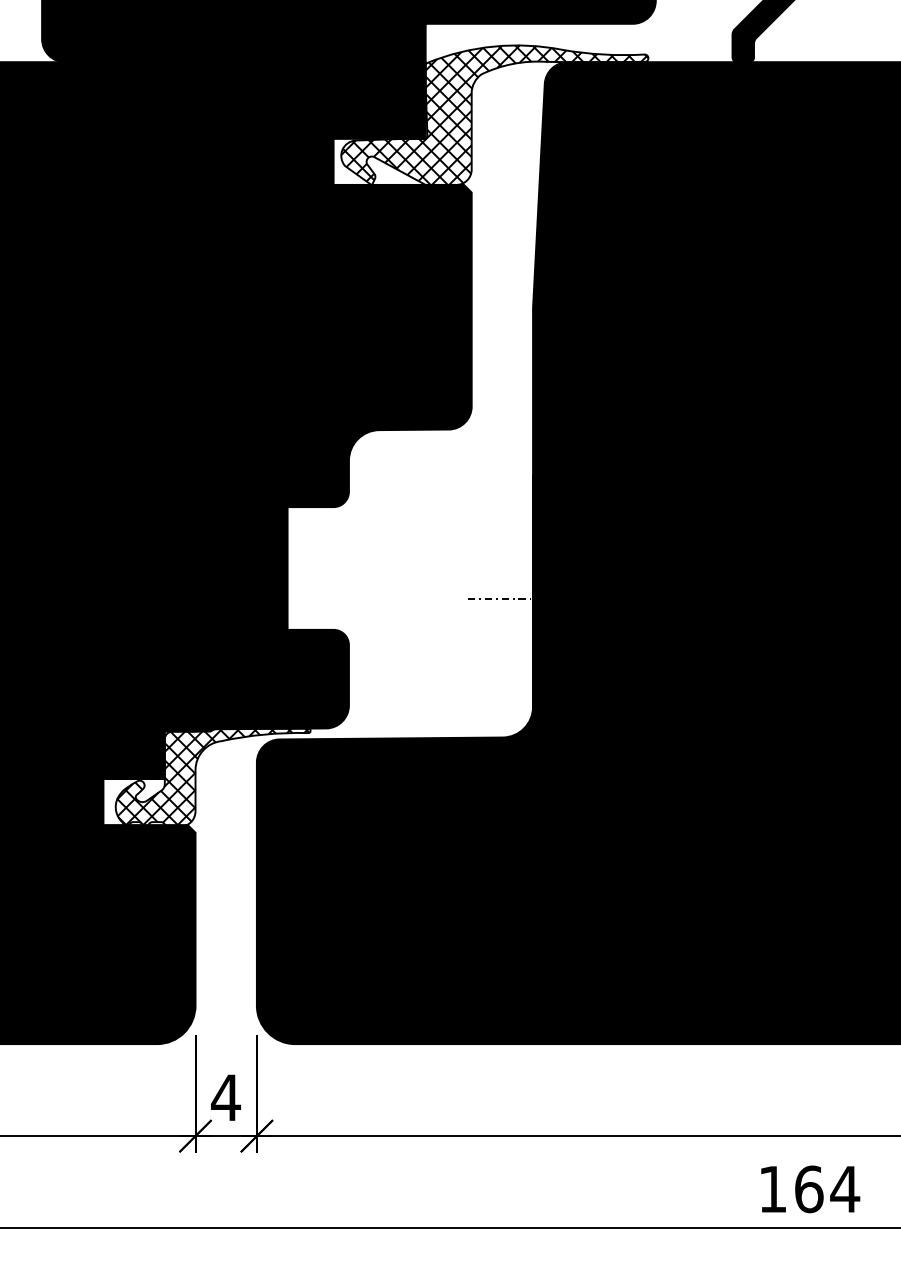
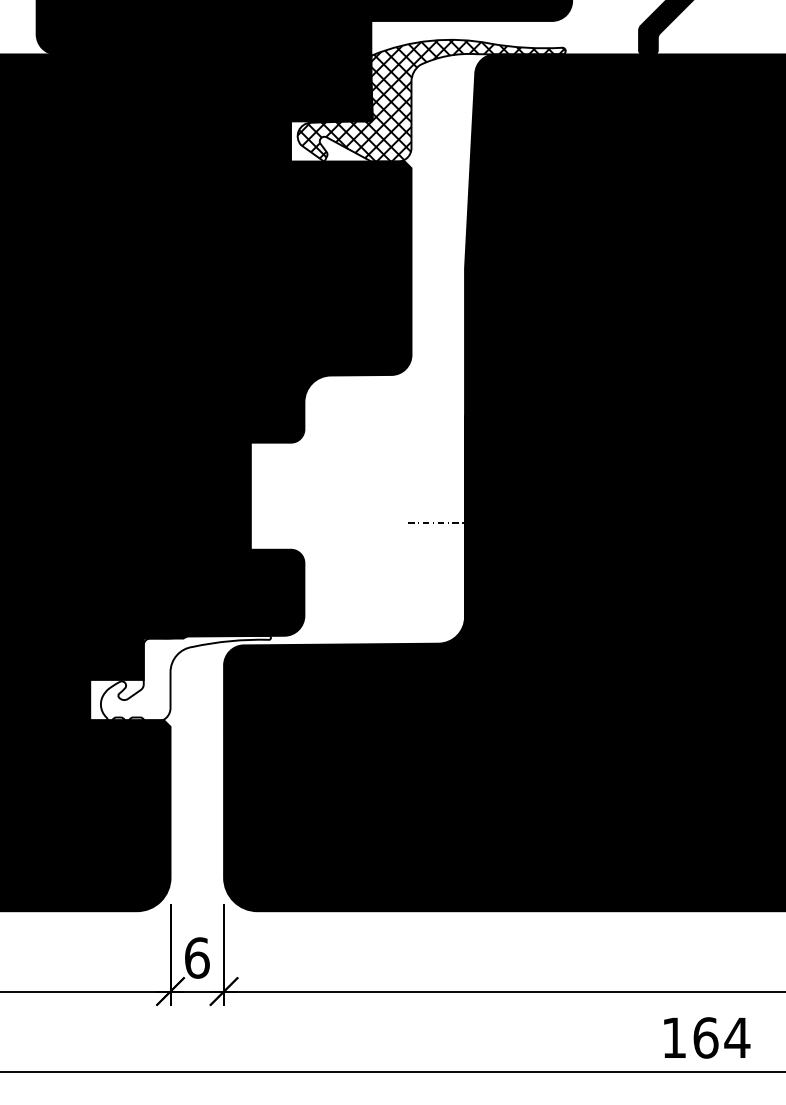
hatch: (212, 777) -> (185, 678), removed
text: (226, 1097) -> (197, 957), 4 -> 6

